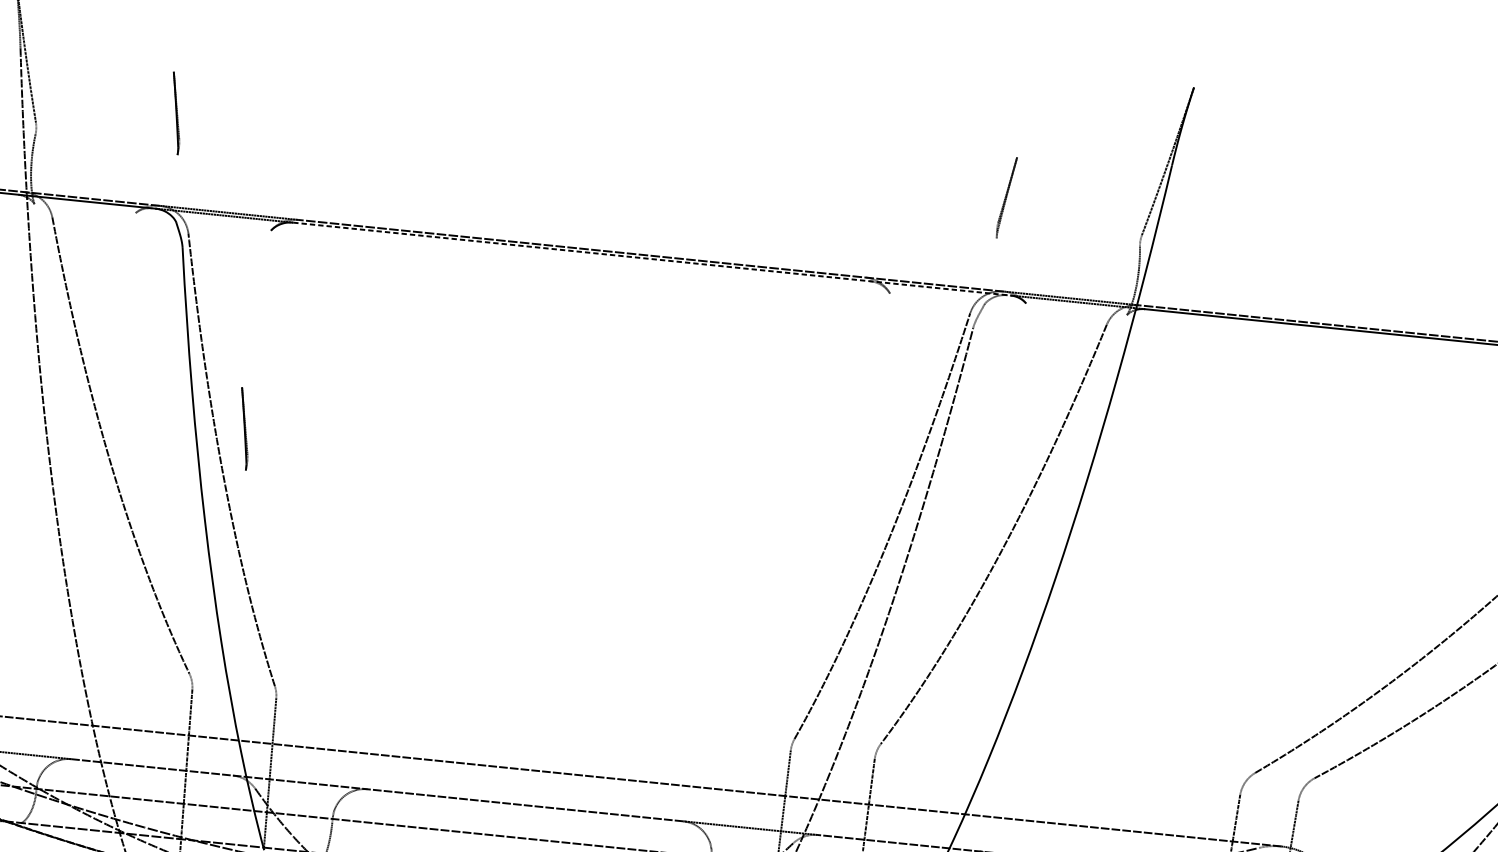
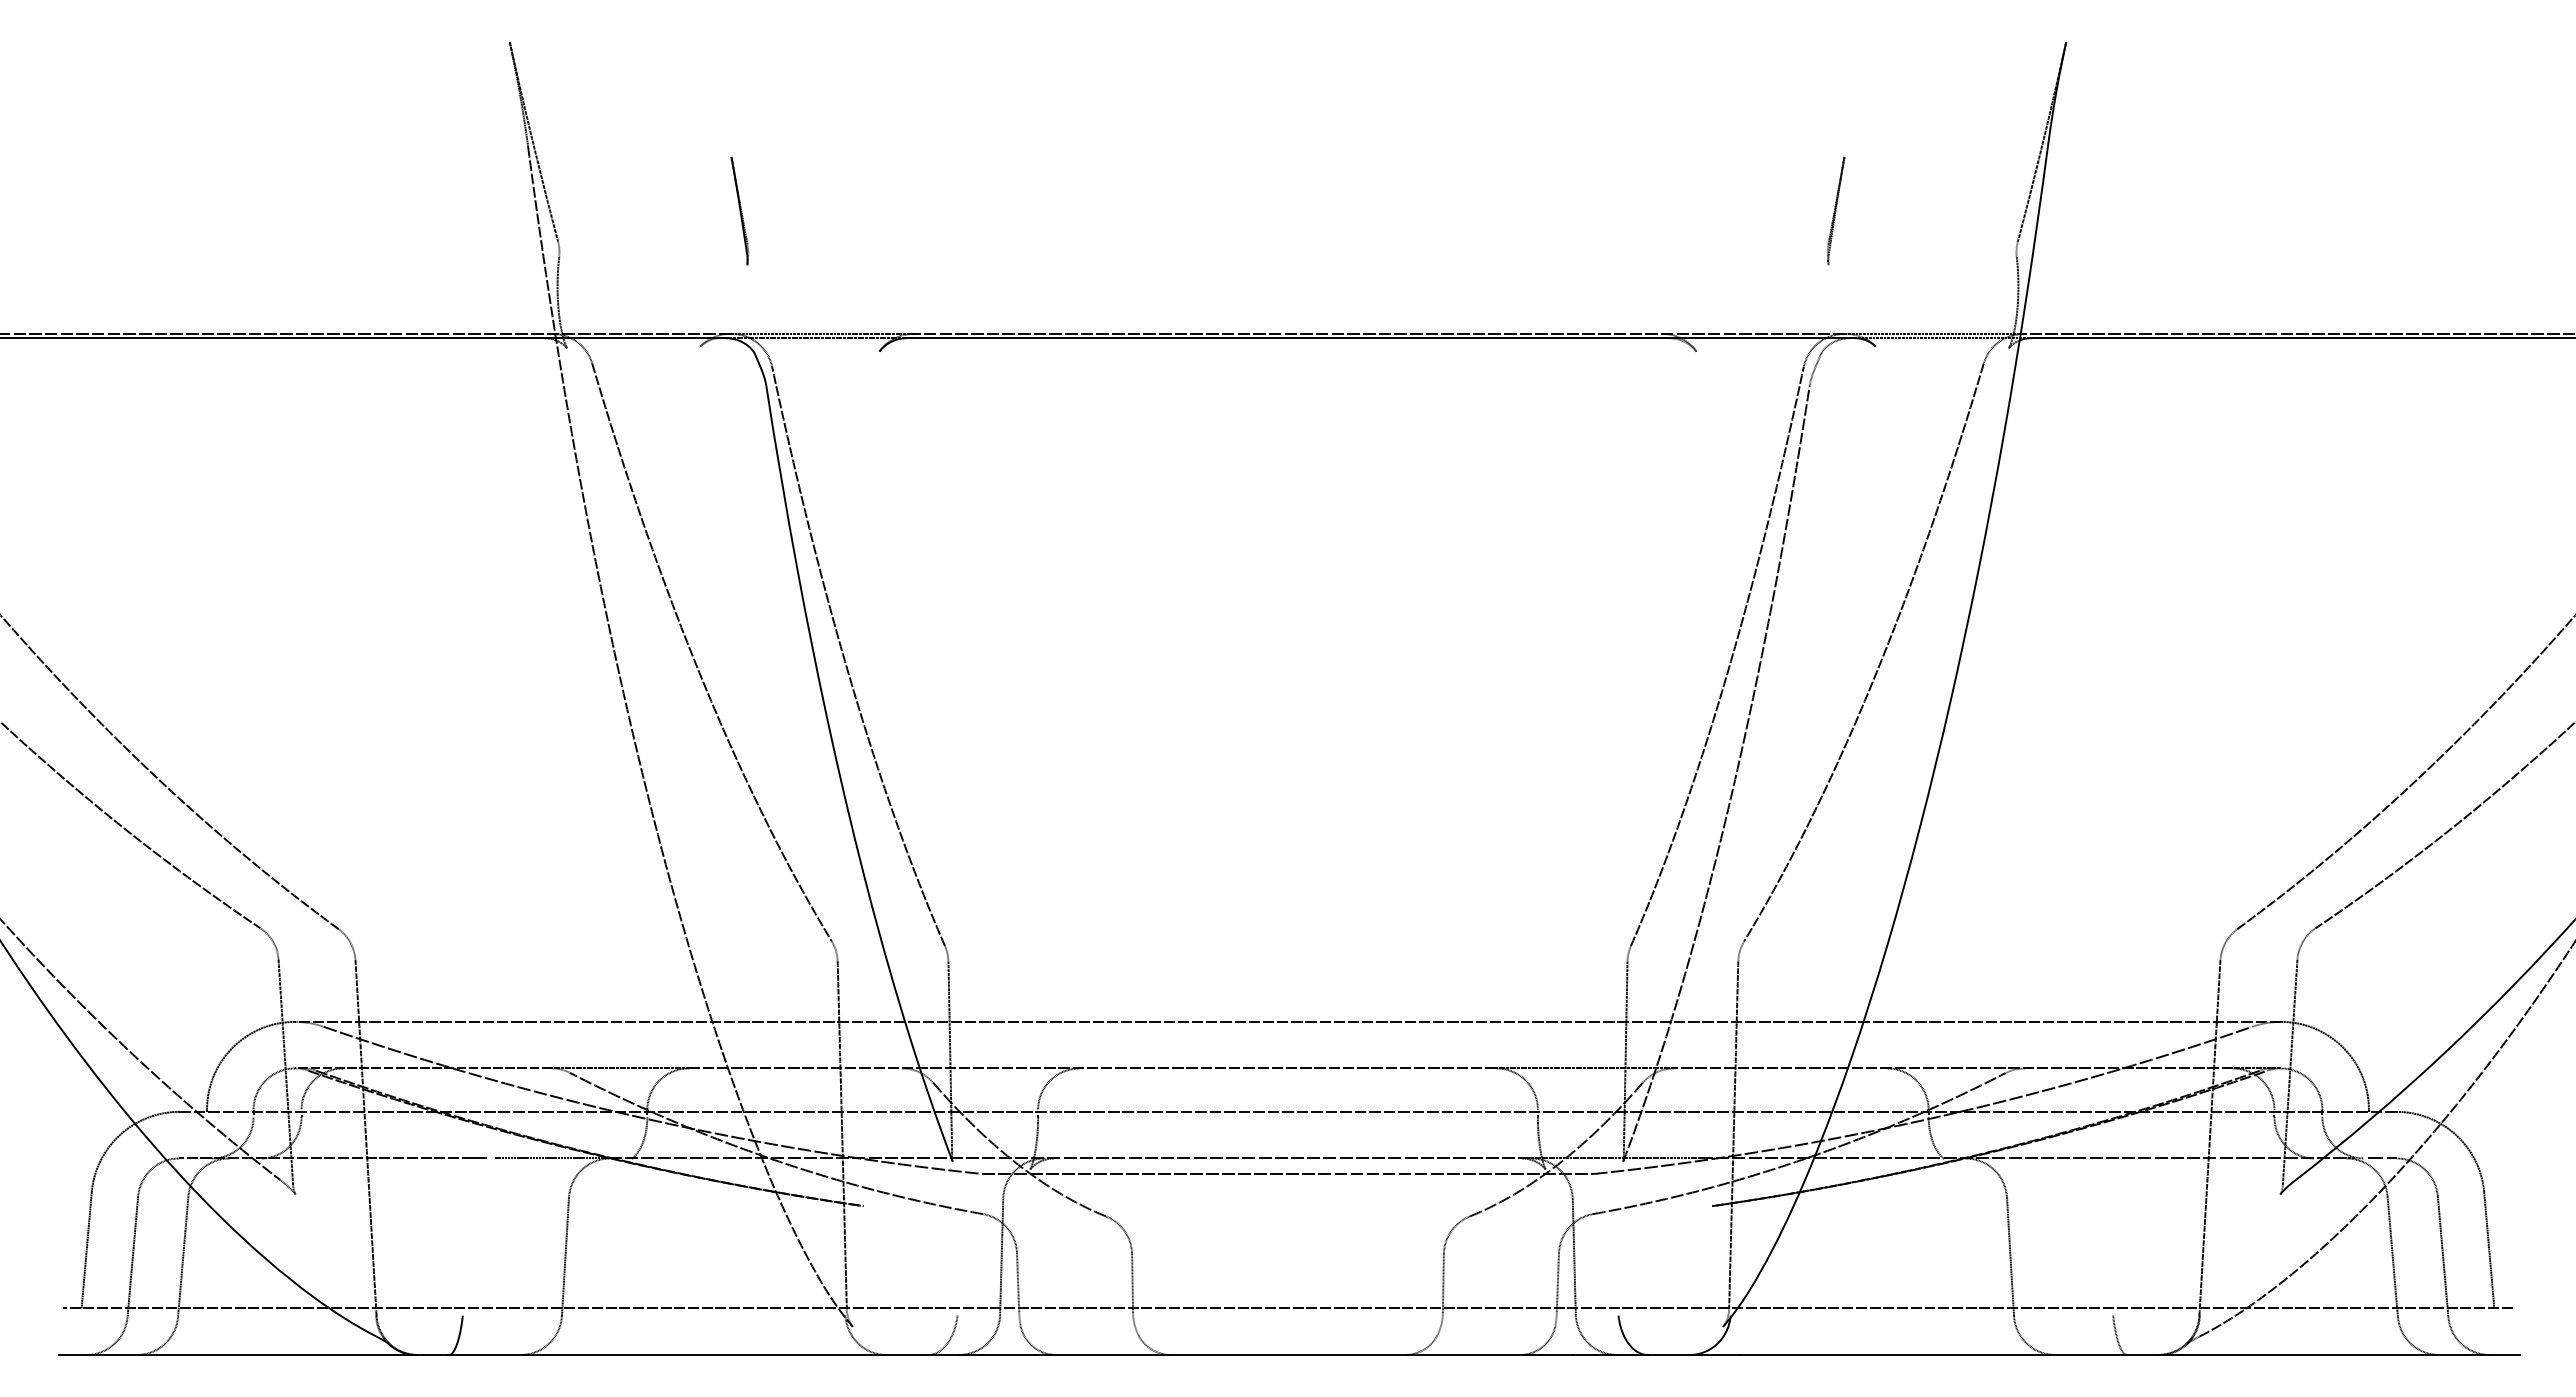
line: (652, 259) -> (1381, 338), dashed -> solid
part: (244, 428) -> (870, 613), removed

